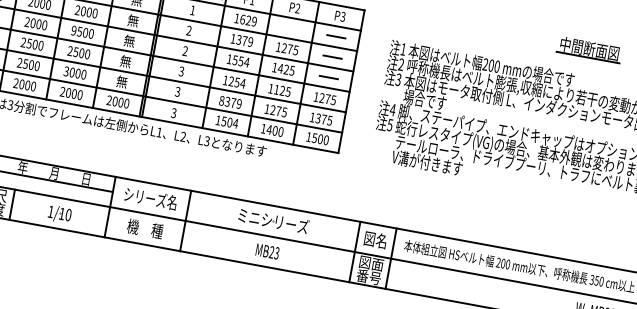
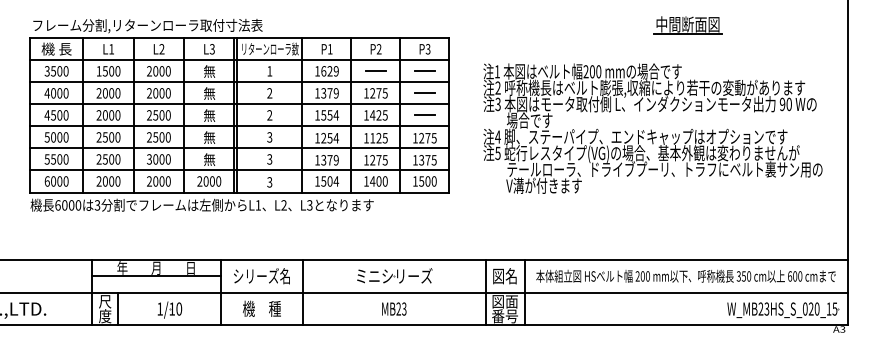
line: (290, 27) -> (375, 70), added
text: (73, 30) -> (149, 115), 9500 -> 2500
part: (589, 49) -> (687, 25), moved
text: (221, 101) -> (317, 160), 8379 -> 1379

